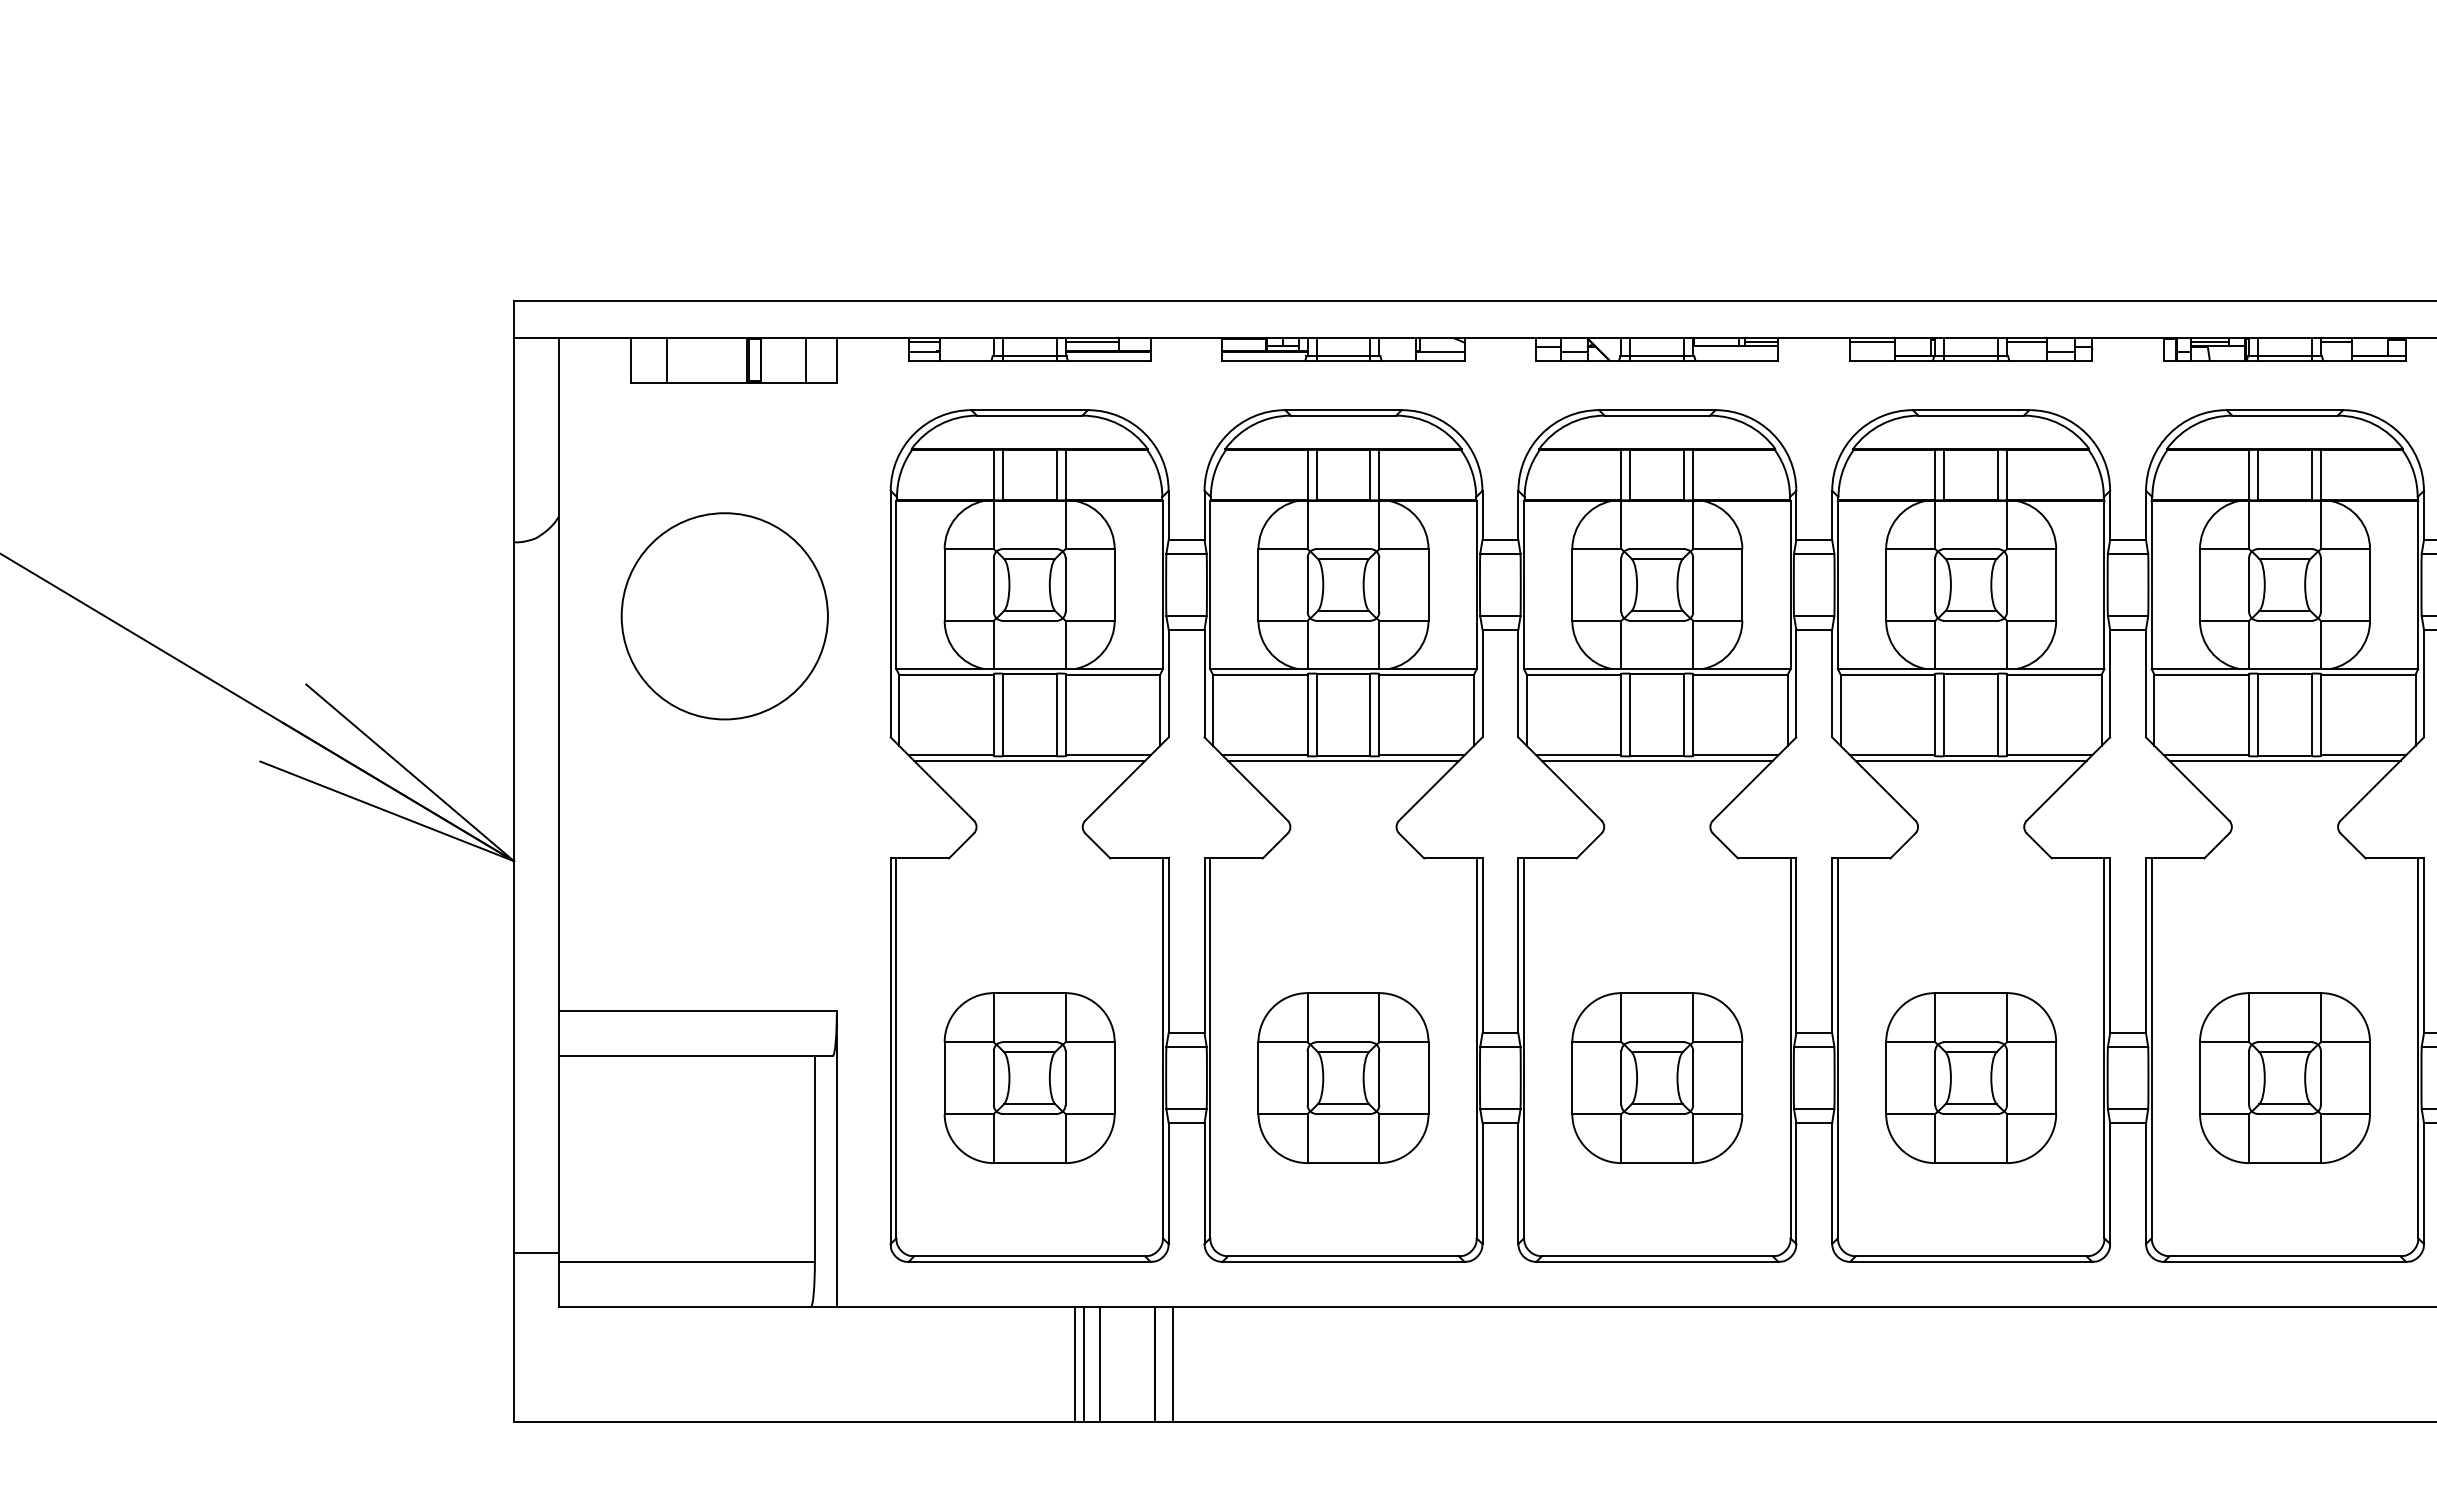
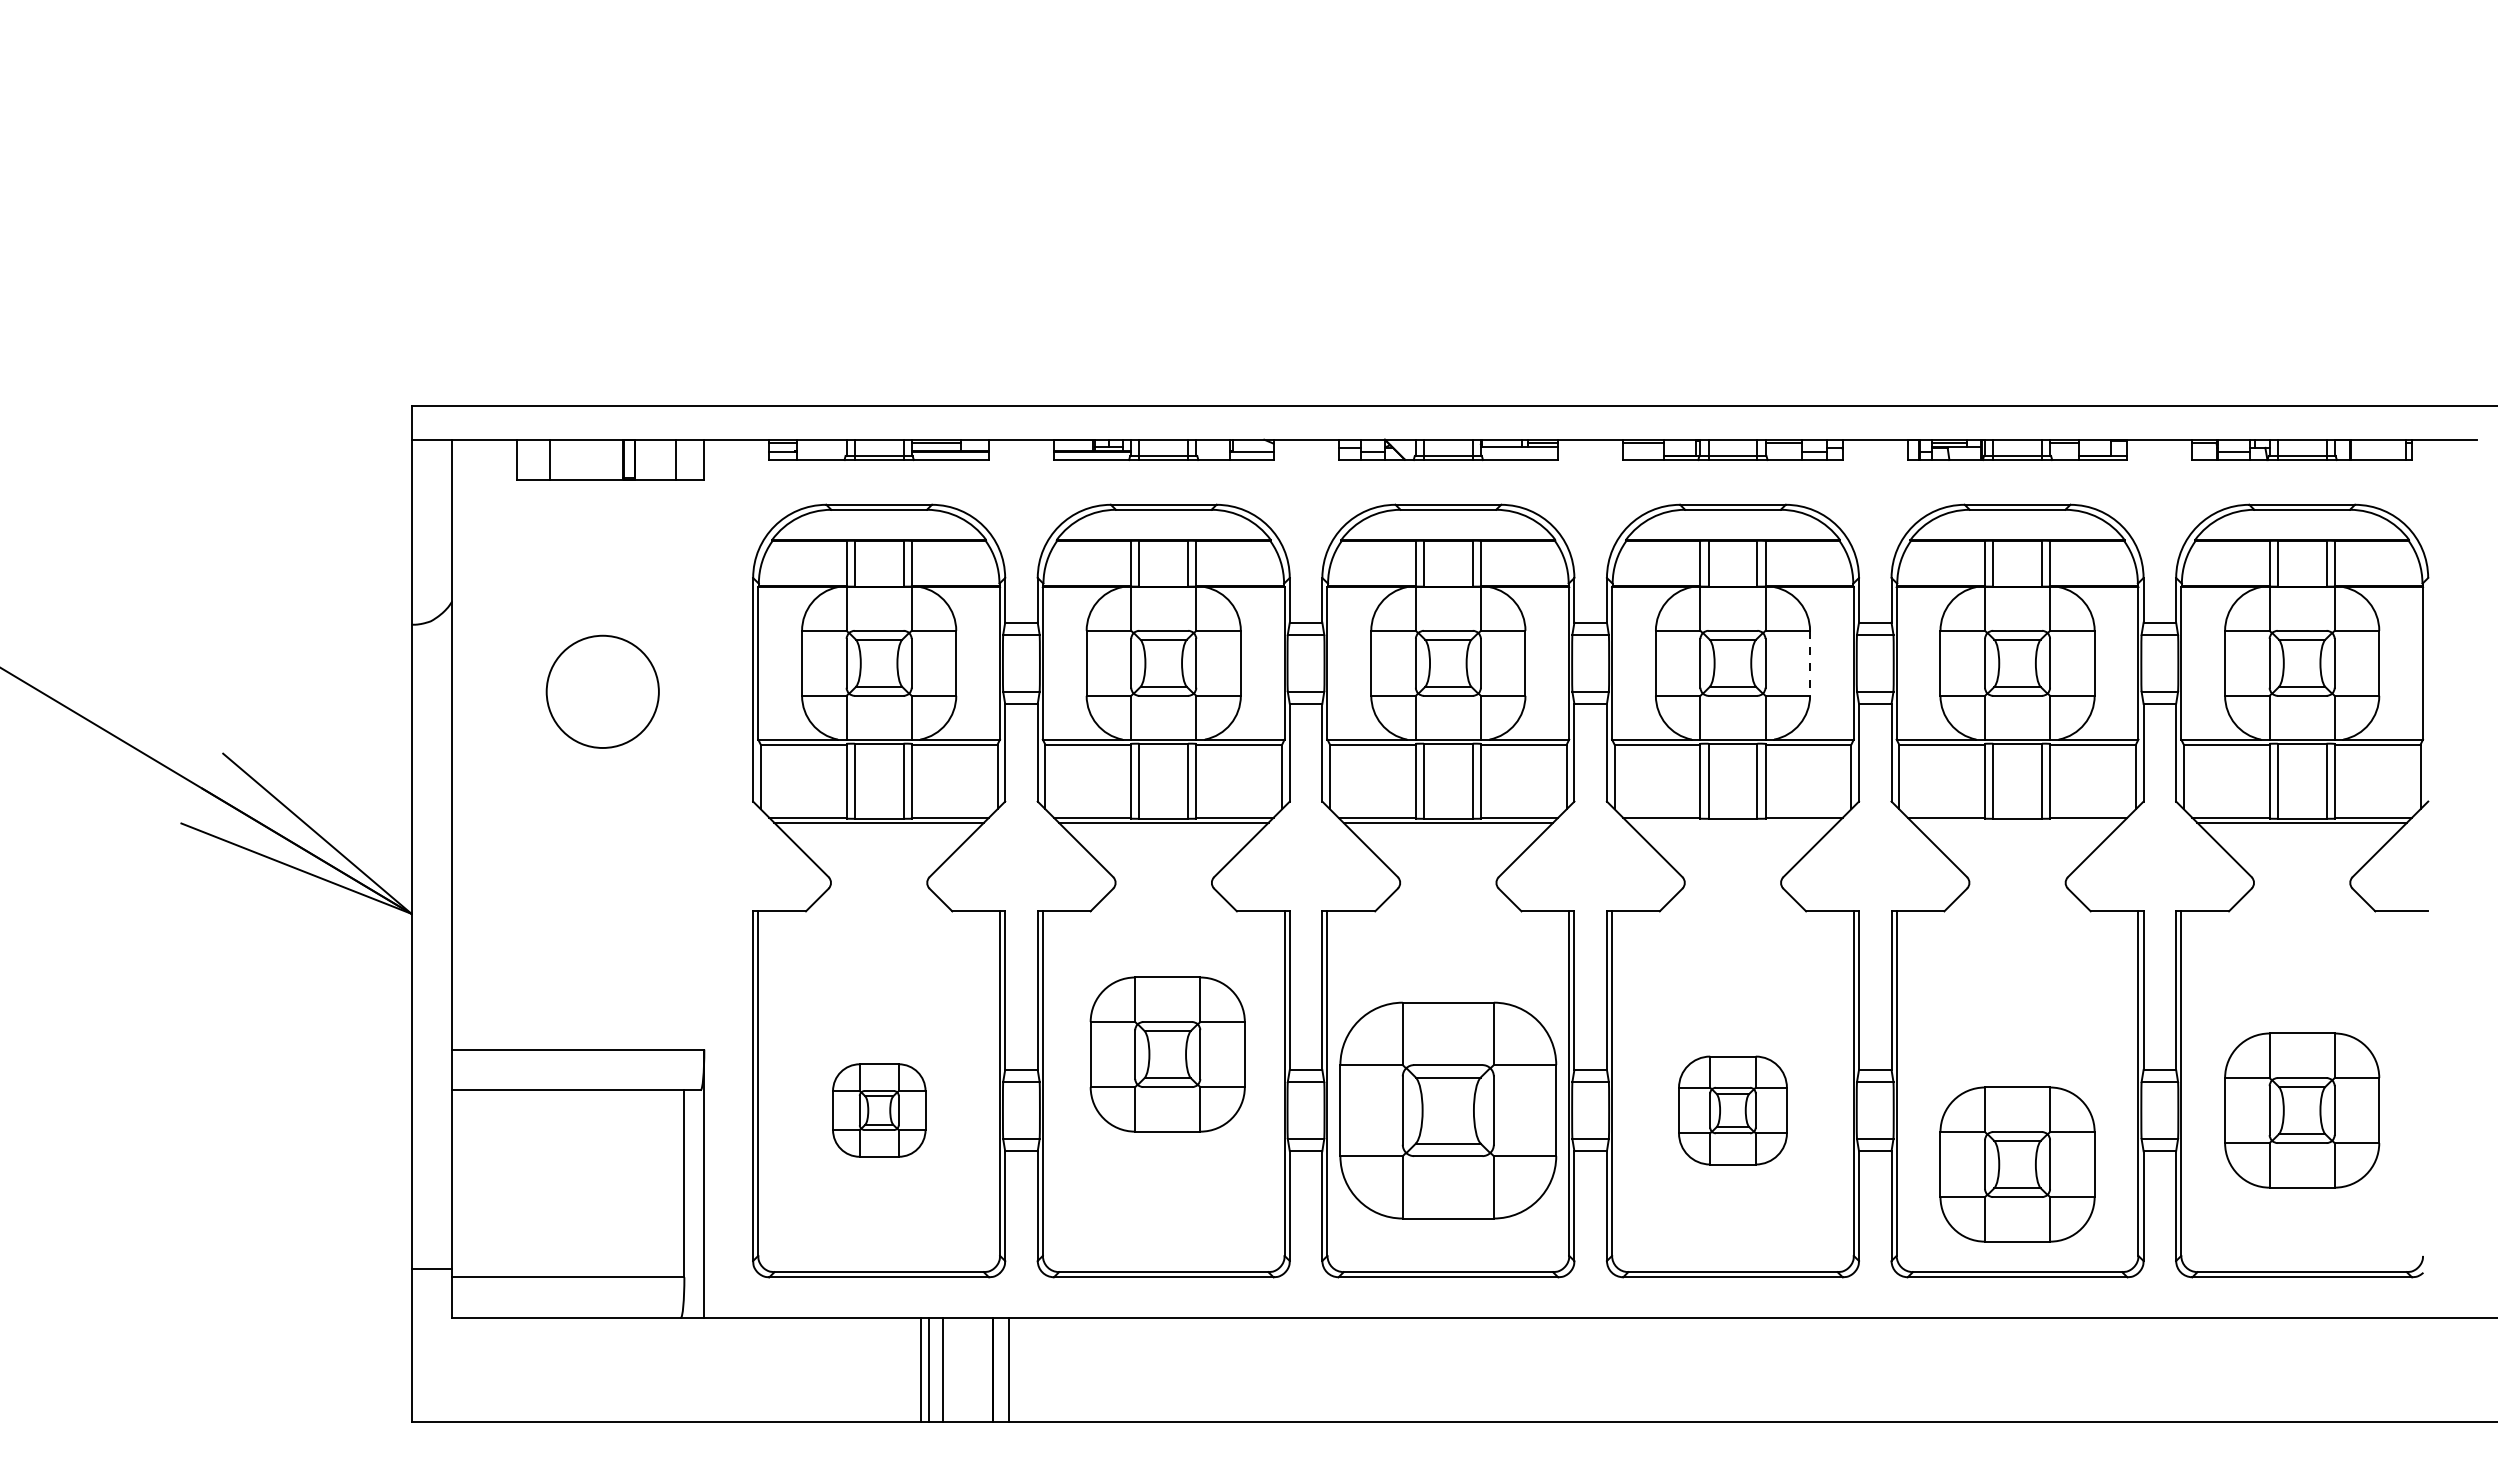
line: (2056, 585) -> (1810, 663), solid -> dashed
circle: (724, 615) -> (602, 691), size x0.6
line: (1970, 760) -> (1732, 822), removed
line: (2284, 760) -> (2017, 822), removed
part: (1030, 1078) -> (879, 1110), size x0.6
part: (1343, 1078) -> (1167, 1054), moved
part: (1657, 1078) -> (1448, 1110), size x1.4
part: (1970, 1078) -> (1732, 1110), size x0.7
part: (2284, 1078) -> (2017, 1164), moved

